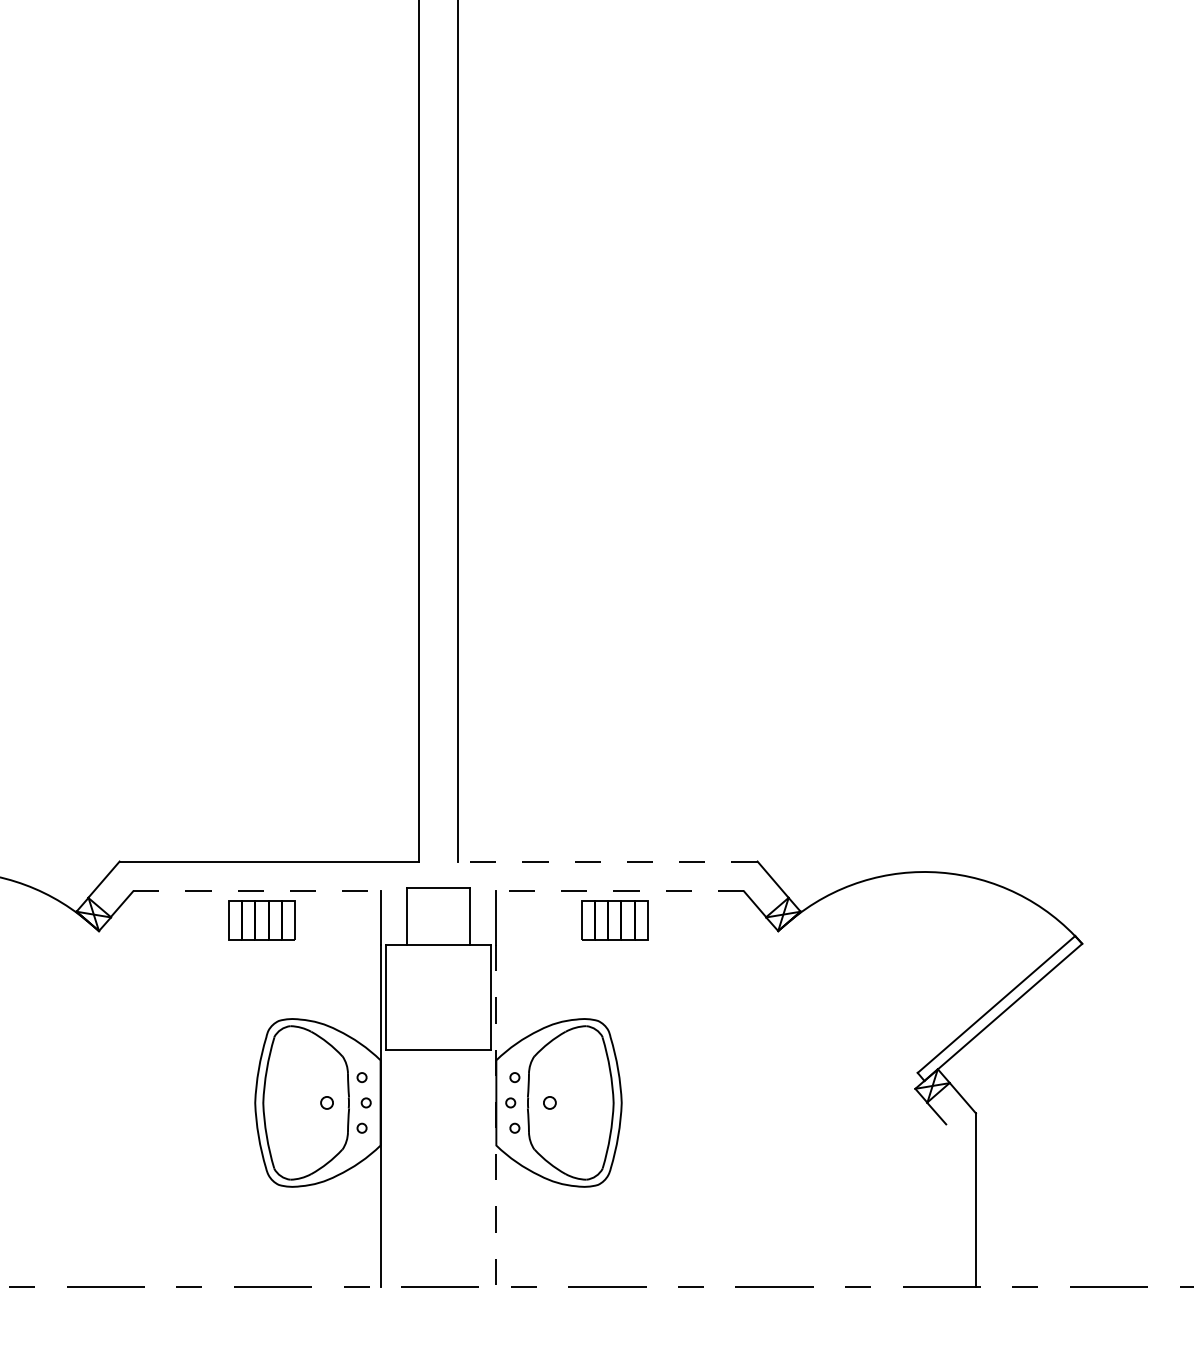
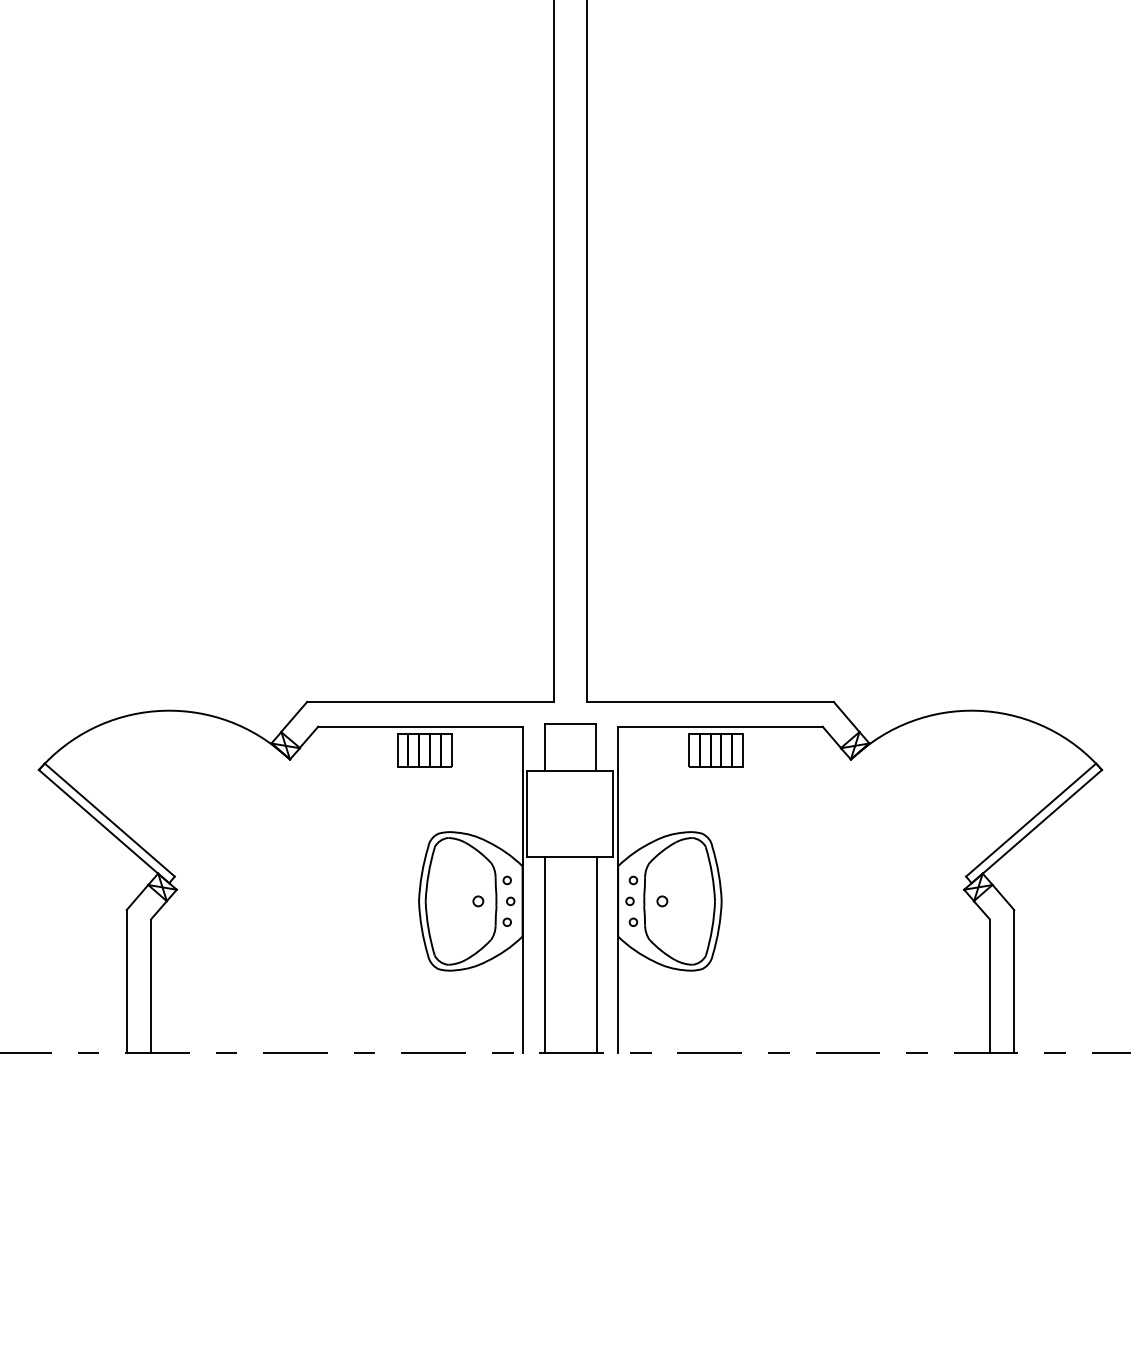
line: (608, 862) -> (710, 702), dashed -> solid
line: (258, 891) -> (421, 726), dashed -> solid
line: (619, 891) -> (719, 726), dashed -> solid
line: (495, 1116) -> (617, 912), dashed -> solid
line: (407, 1168) -> (544, 955), added
line: (470, 1168) -> (596, 955), added
line: (946, 1205) -> (989, 986), added

